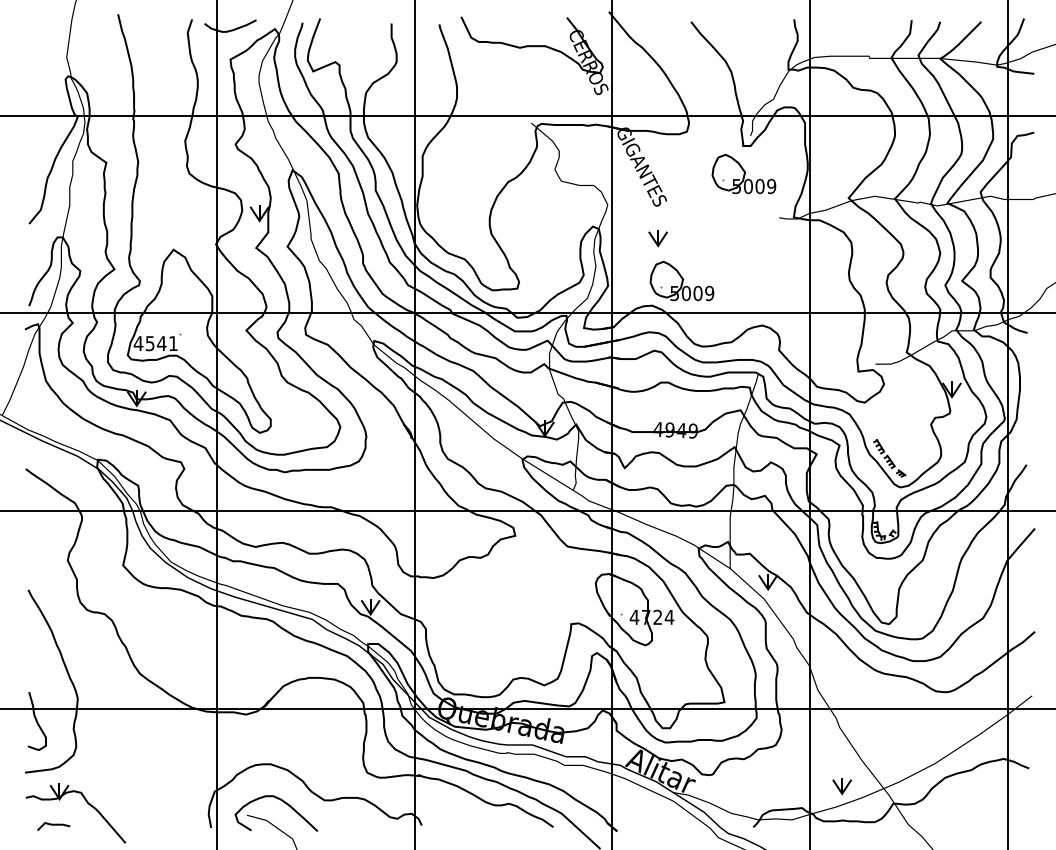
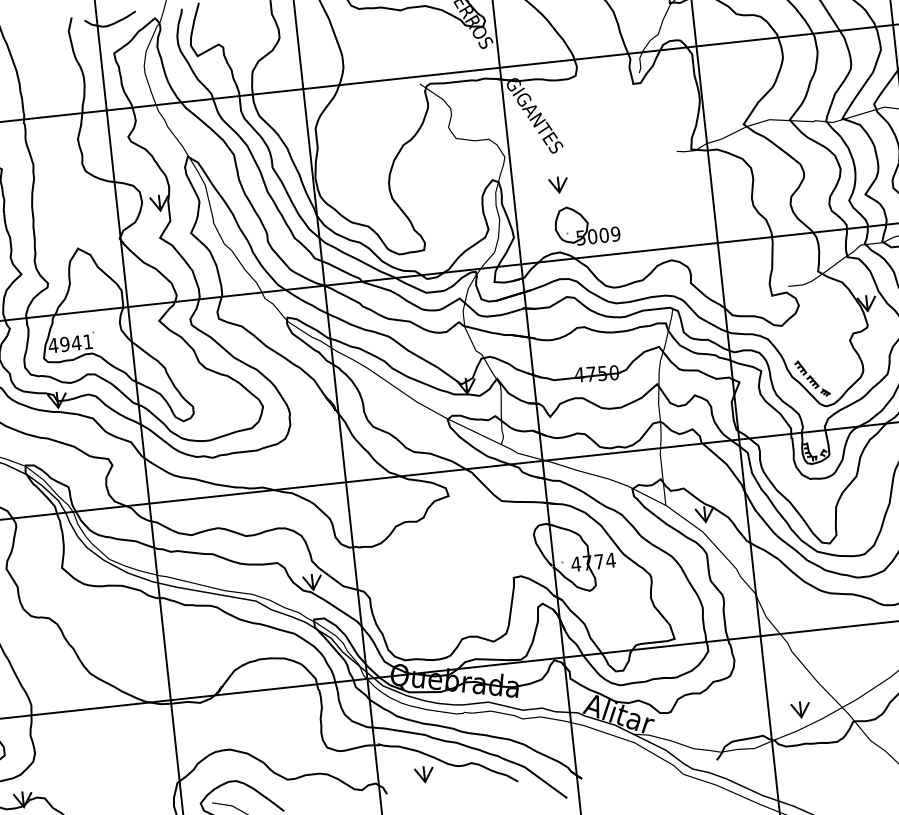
part: (743, 173) -> (636, 111), removed
text: (149, 343) -> (64, 344), 4541 -> 4941
text: (681, 430) -> (602, 373), 4949 -> 4750
text: (657, 616) -> (598, 560), 4724 -> 4774
part: (460, 810) -> (423, 775), added

